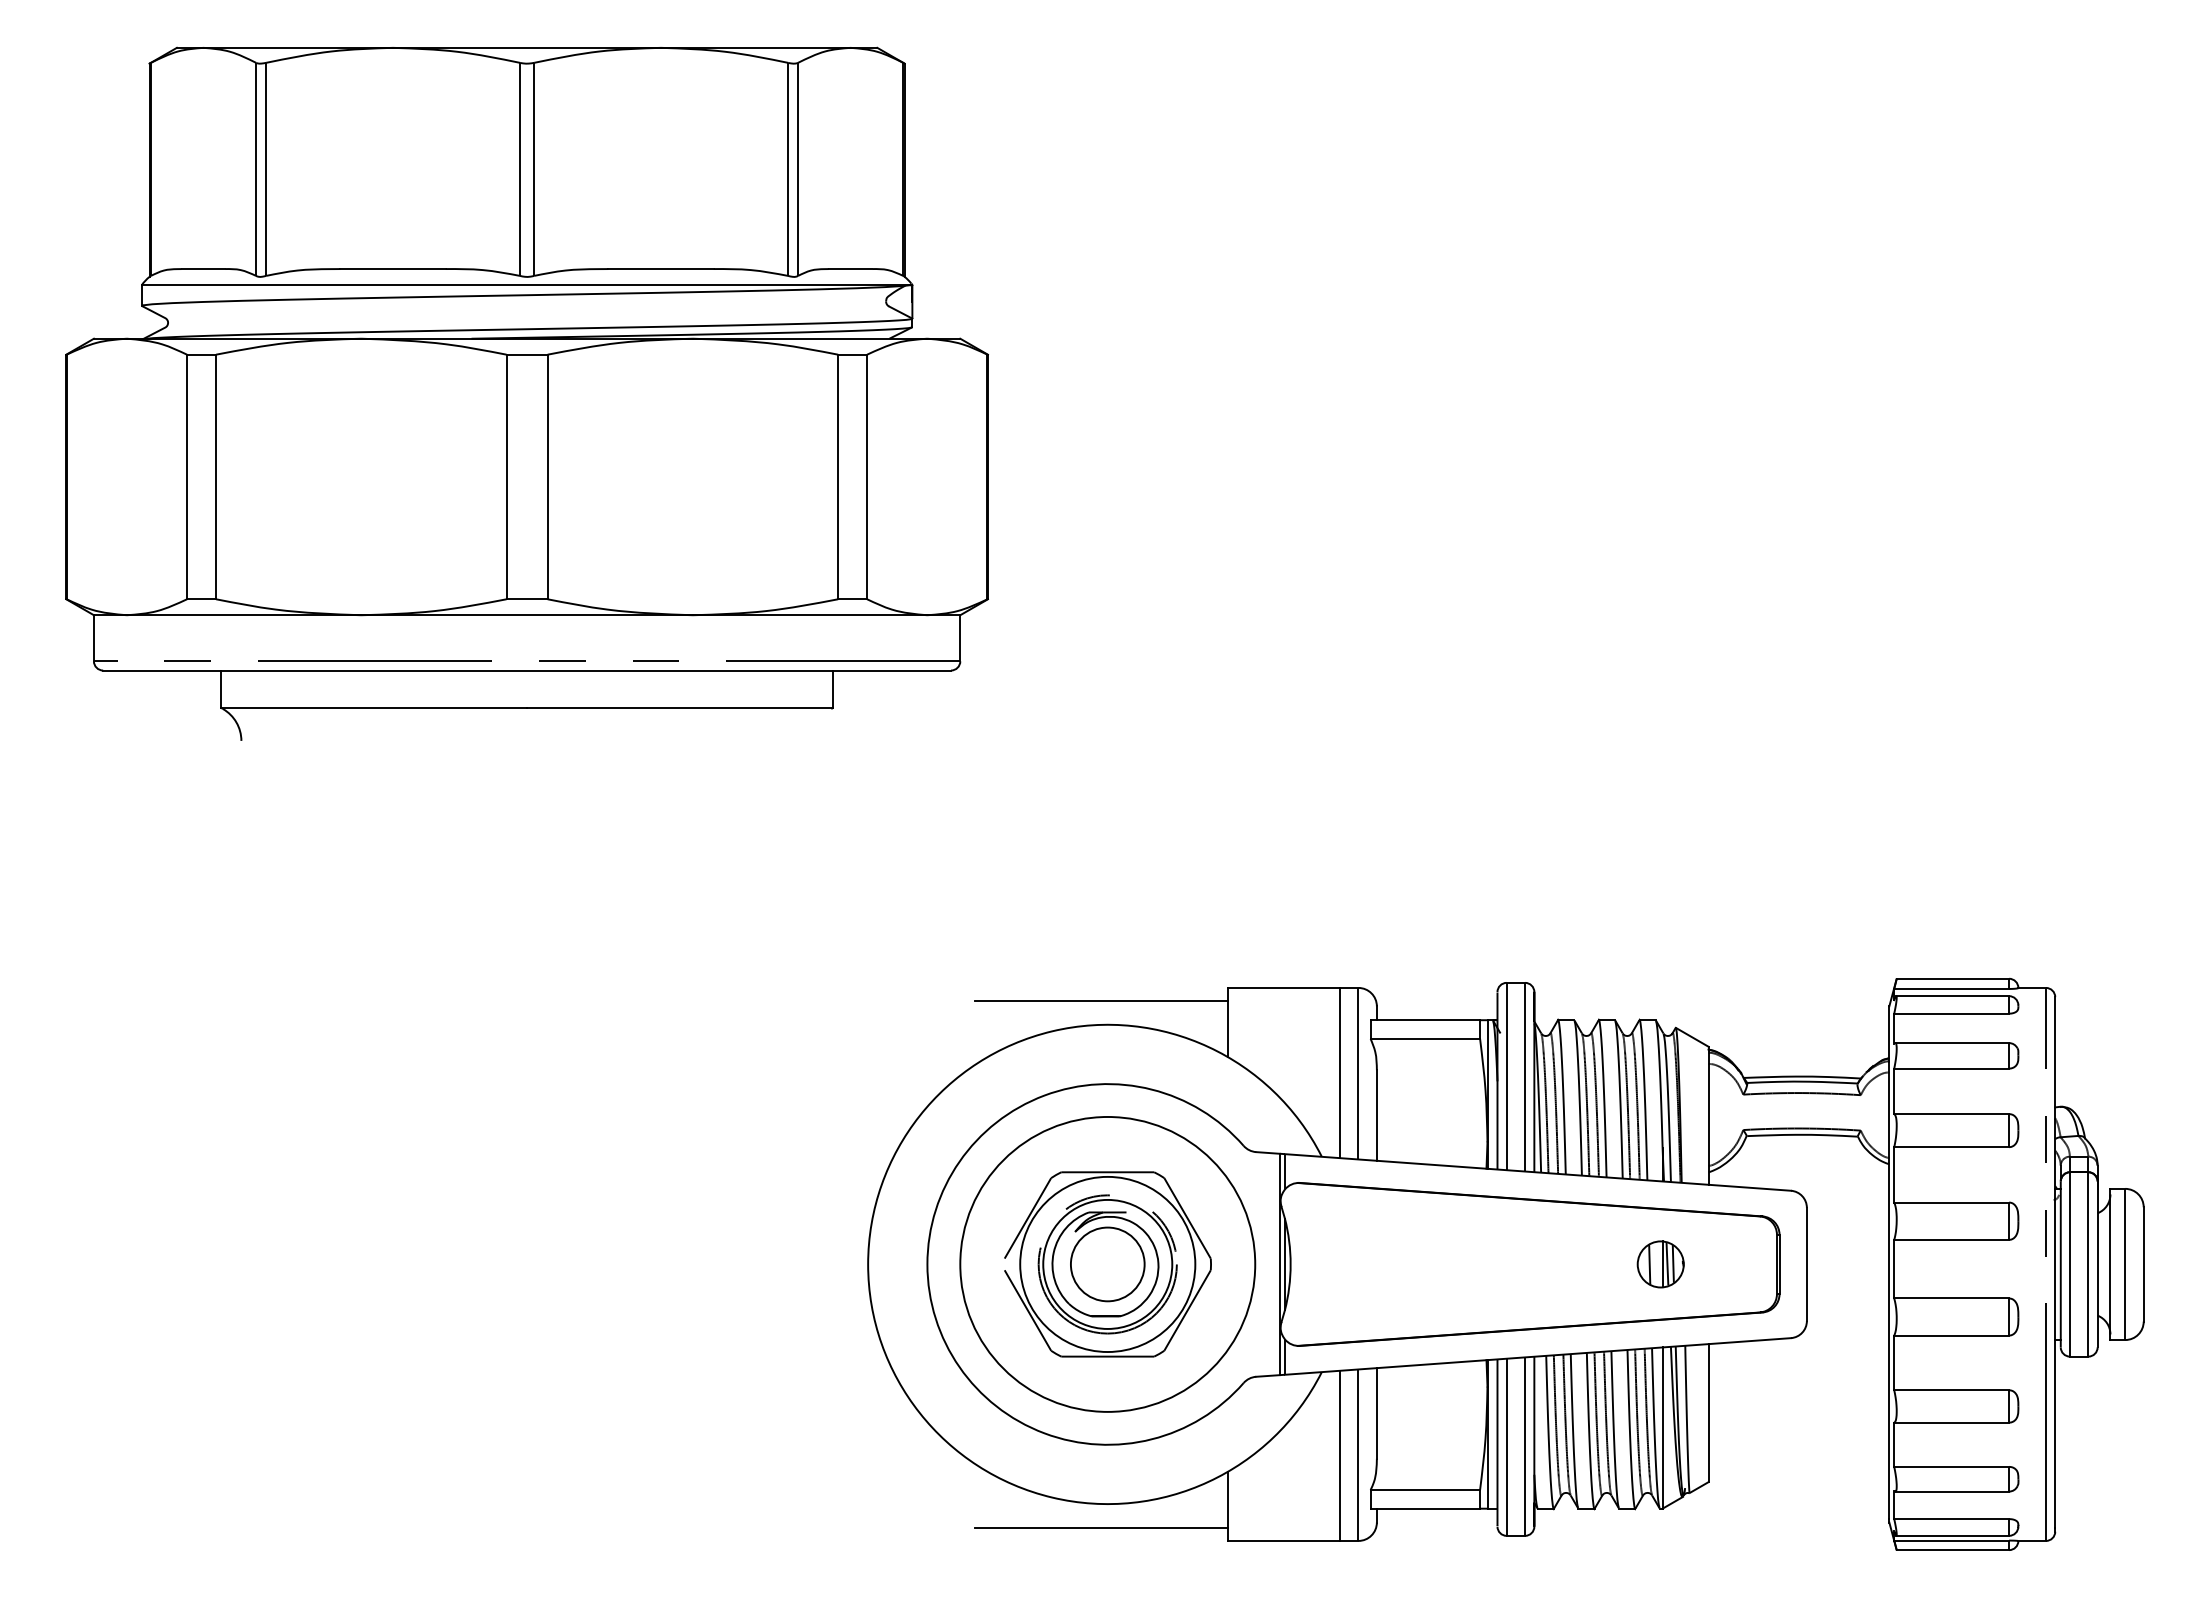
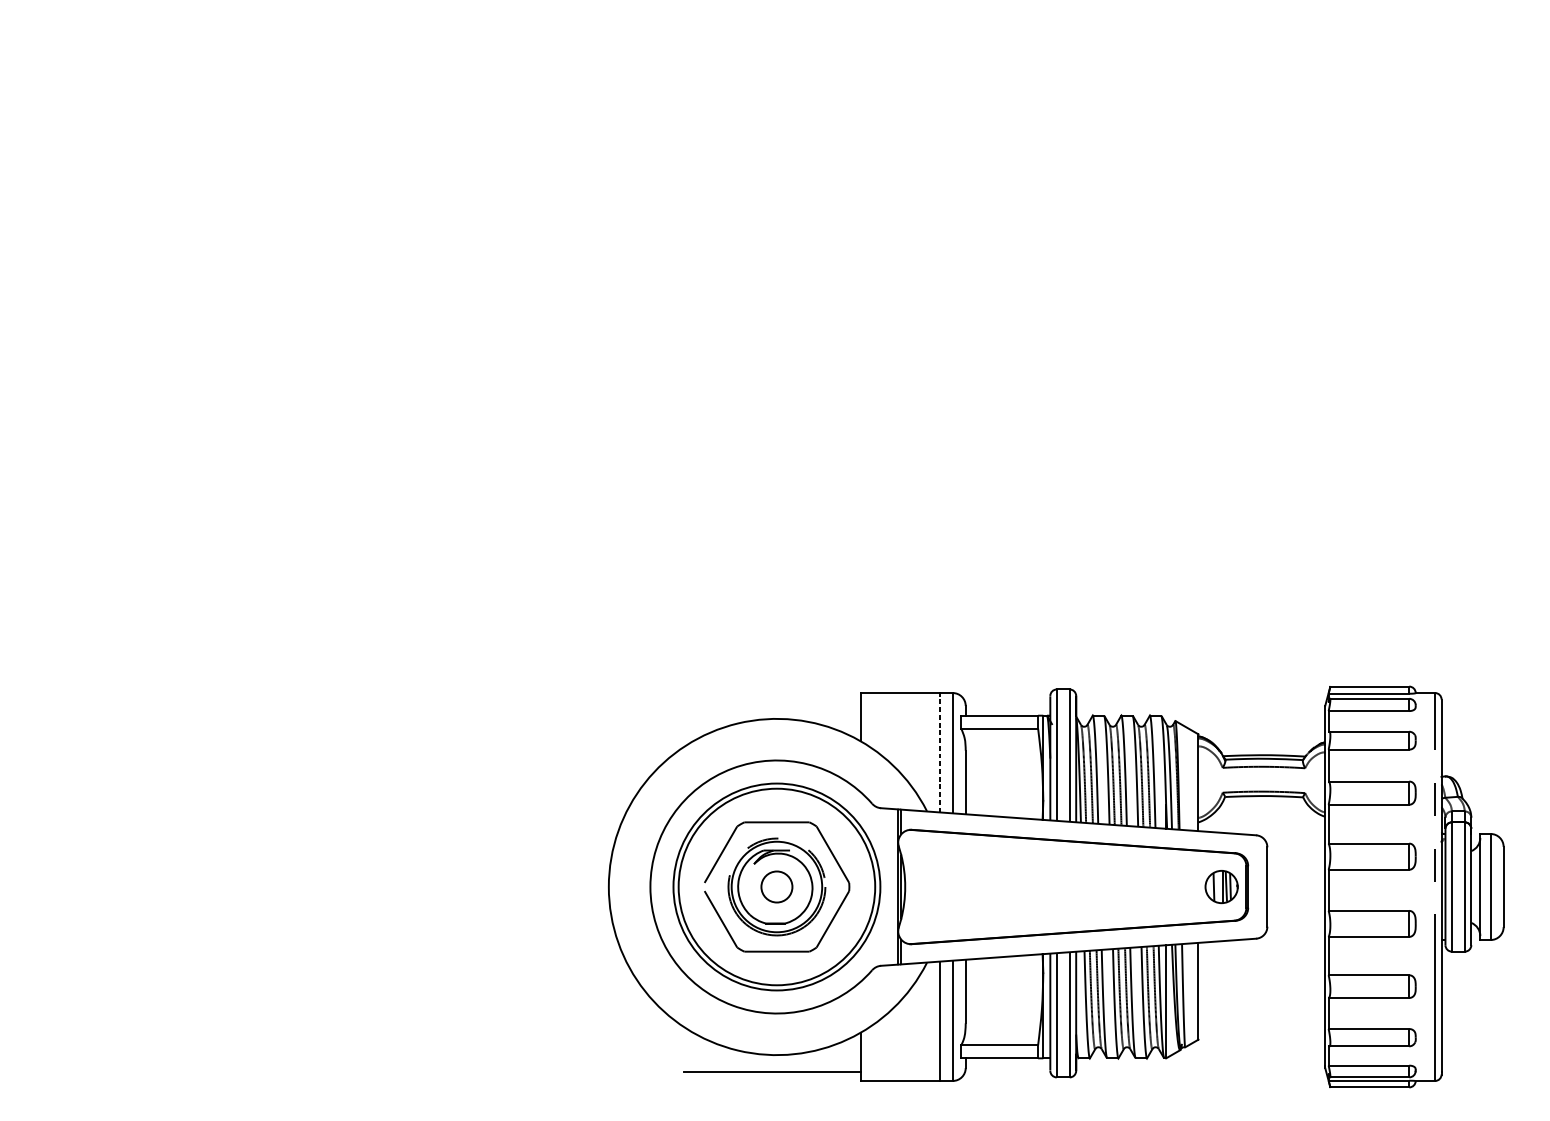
part: (526, 393) -> (369, 276), removed
line: (1101, 1000) -> (772, 701), removed
line: (1340, 1072) -> (940, 752), solid -> dashed
circle: (1107, 1264) -> (776, 887), size x0.6
circle: (1107, 1264) -> (776, 887), size x1.6
part: (1660, 1264) -> (1221, 887), moved

